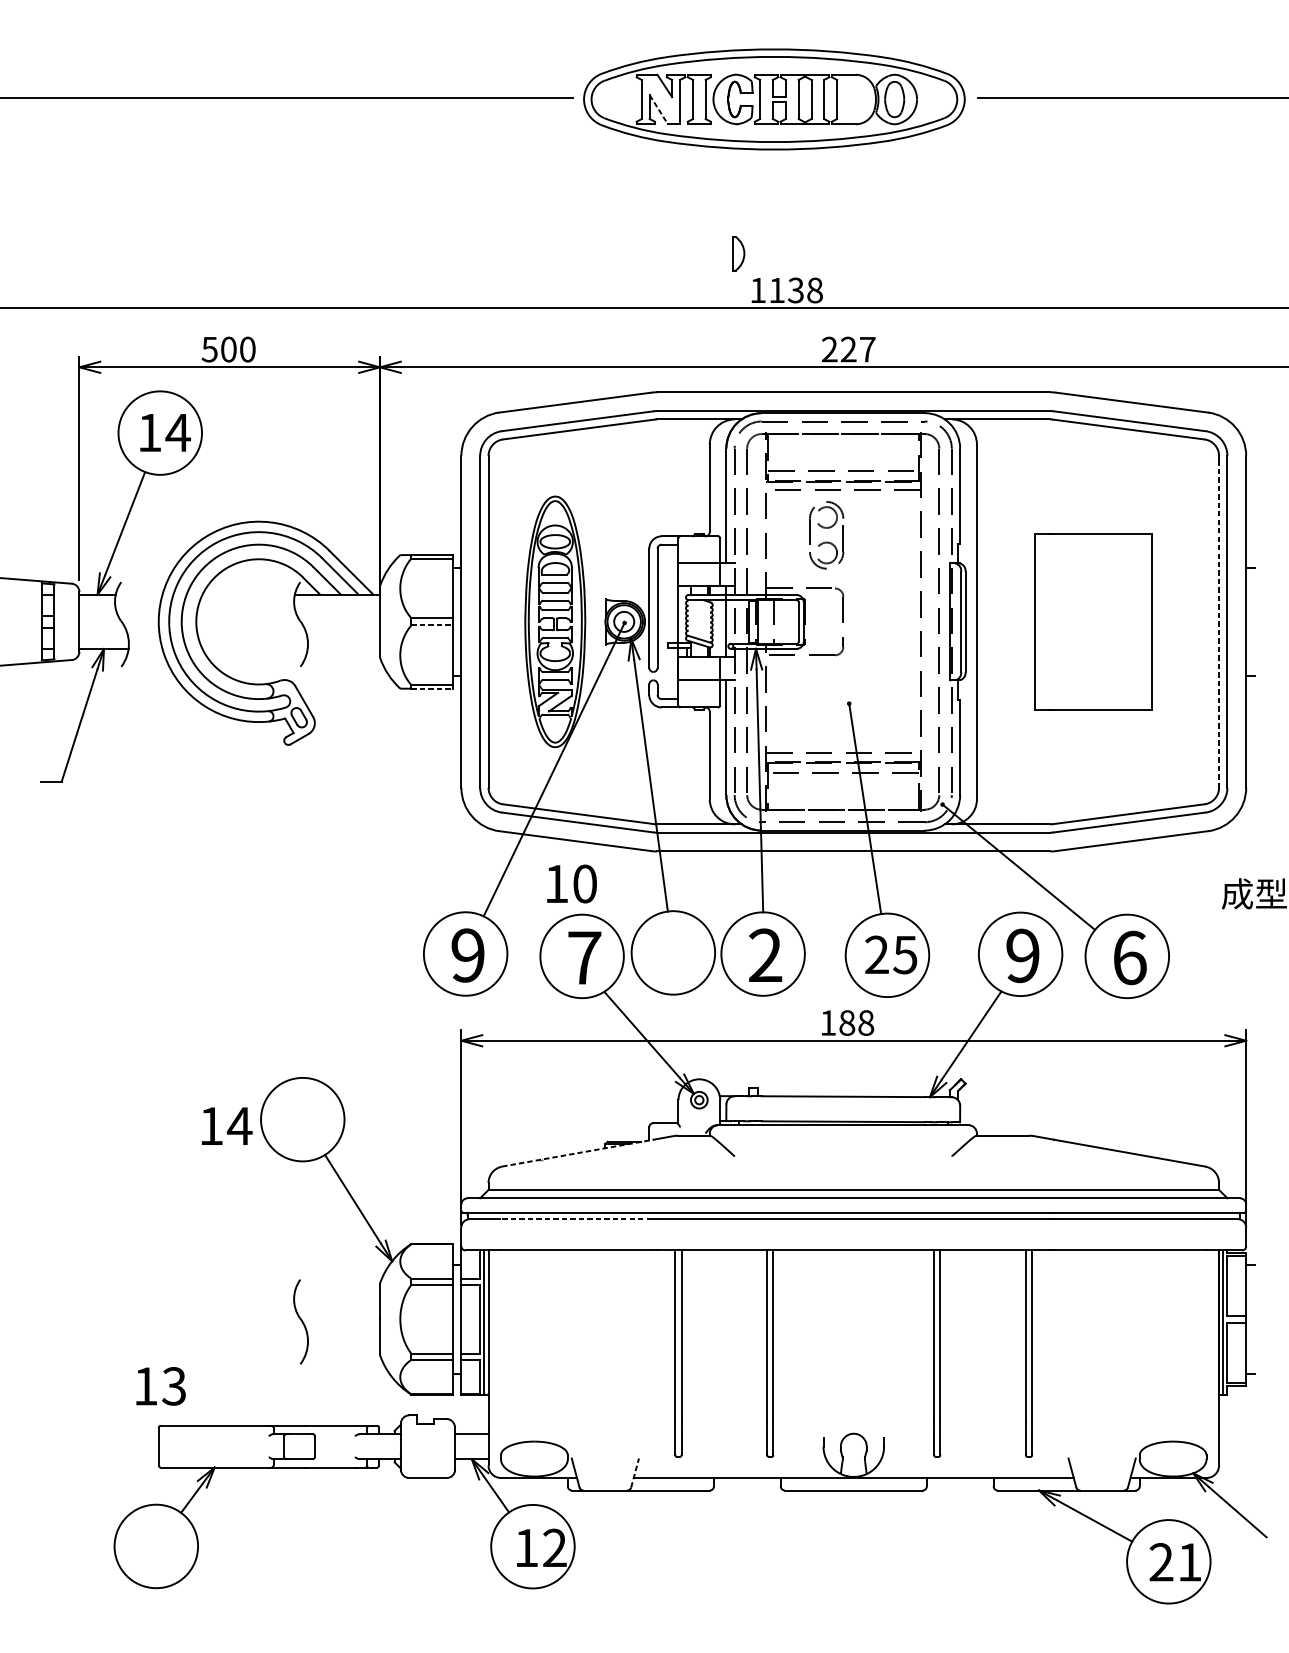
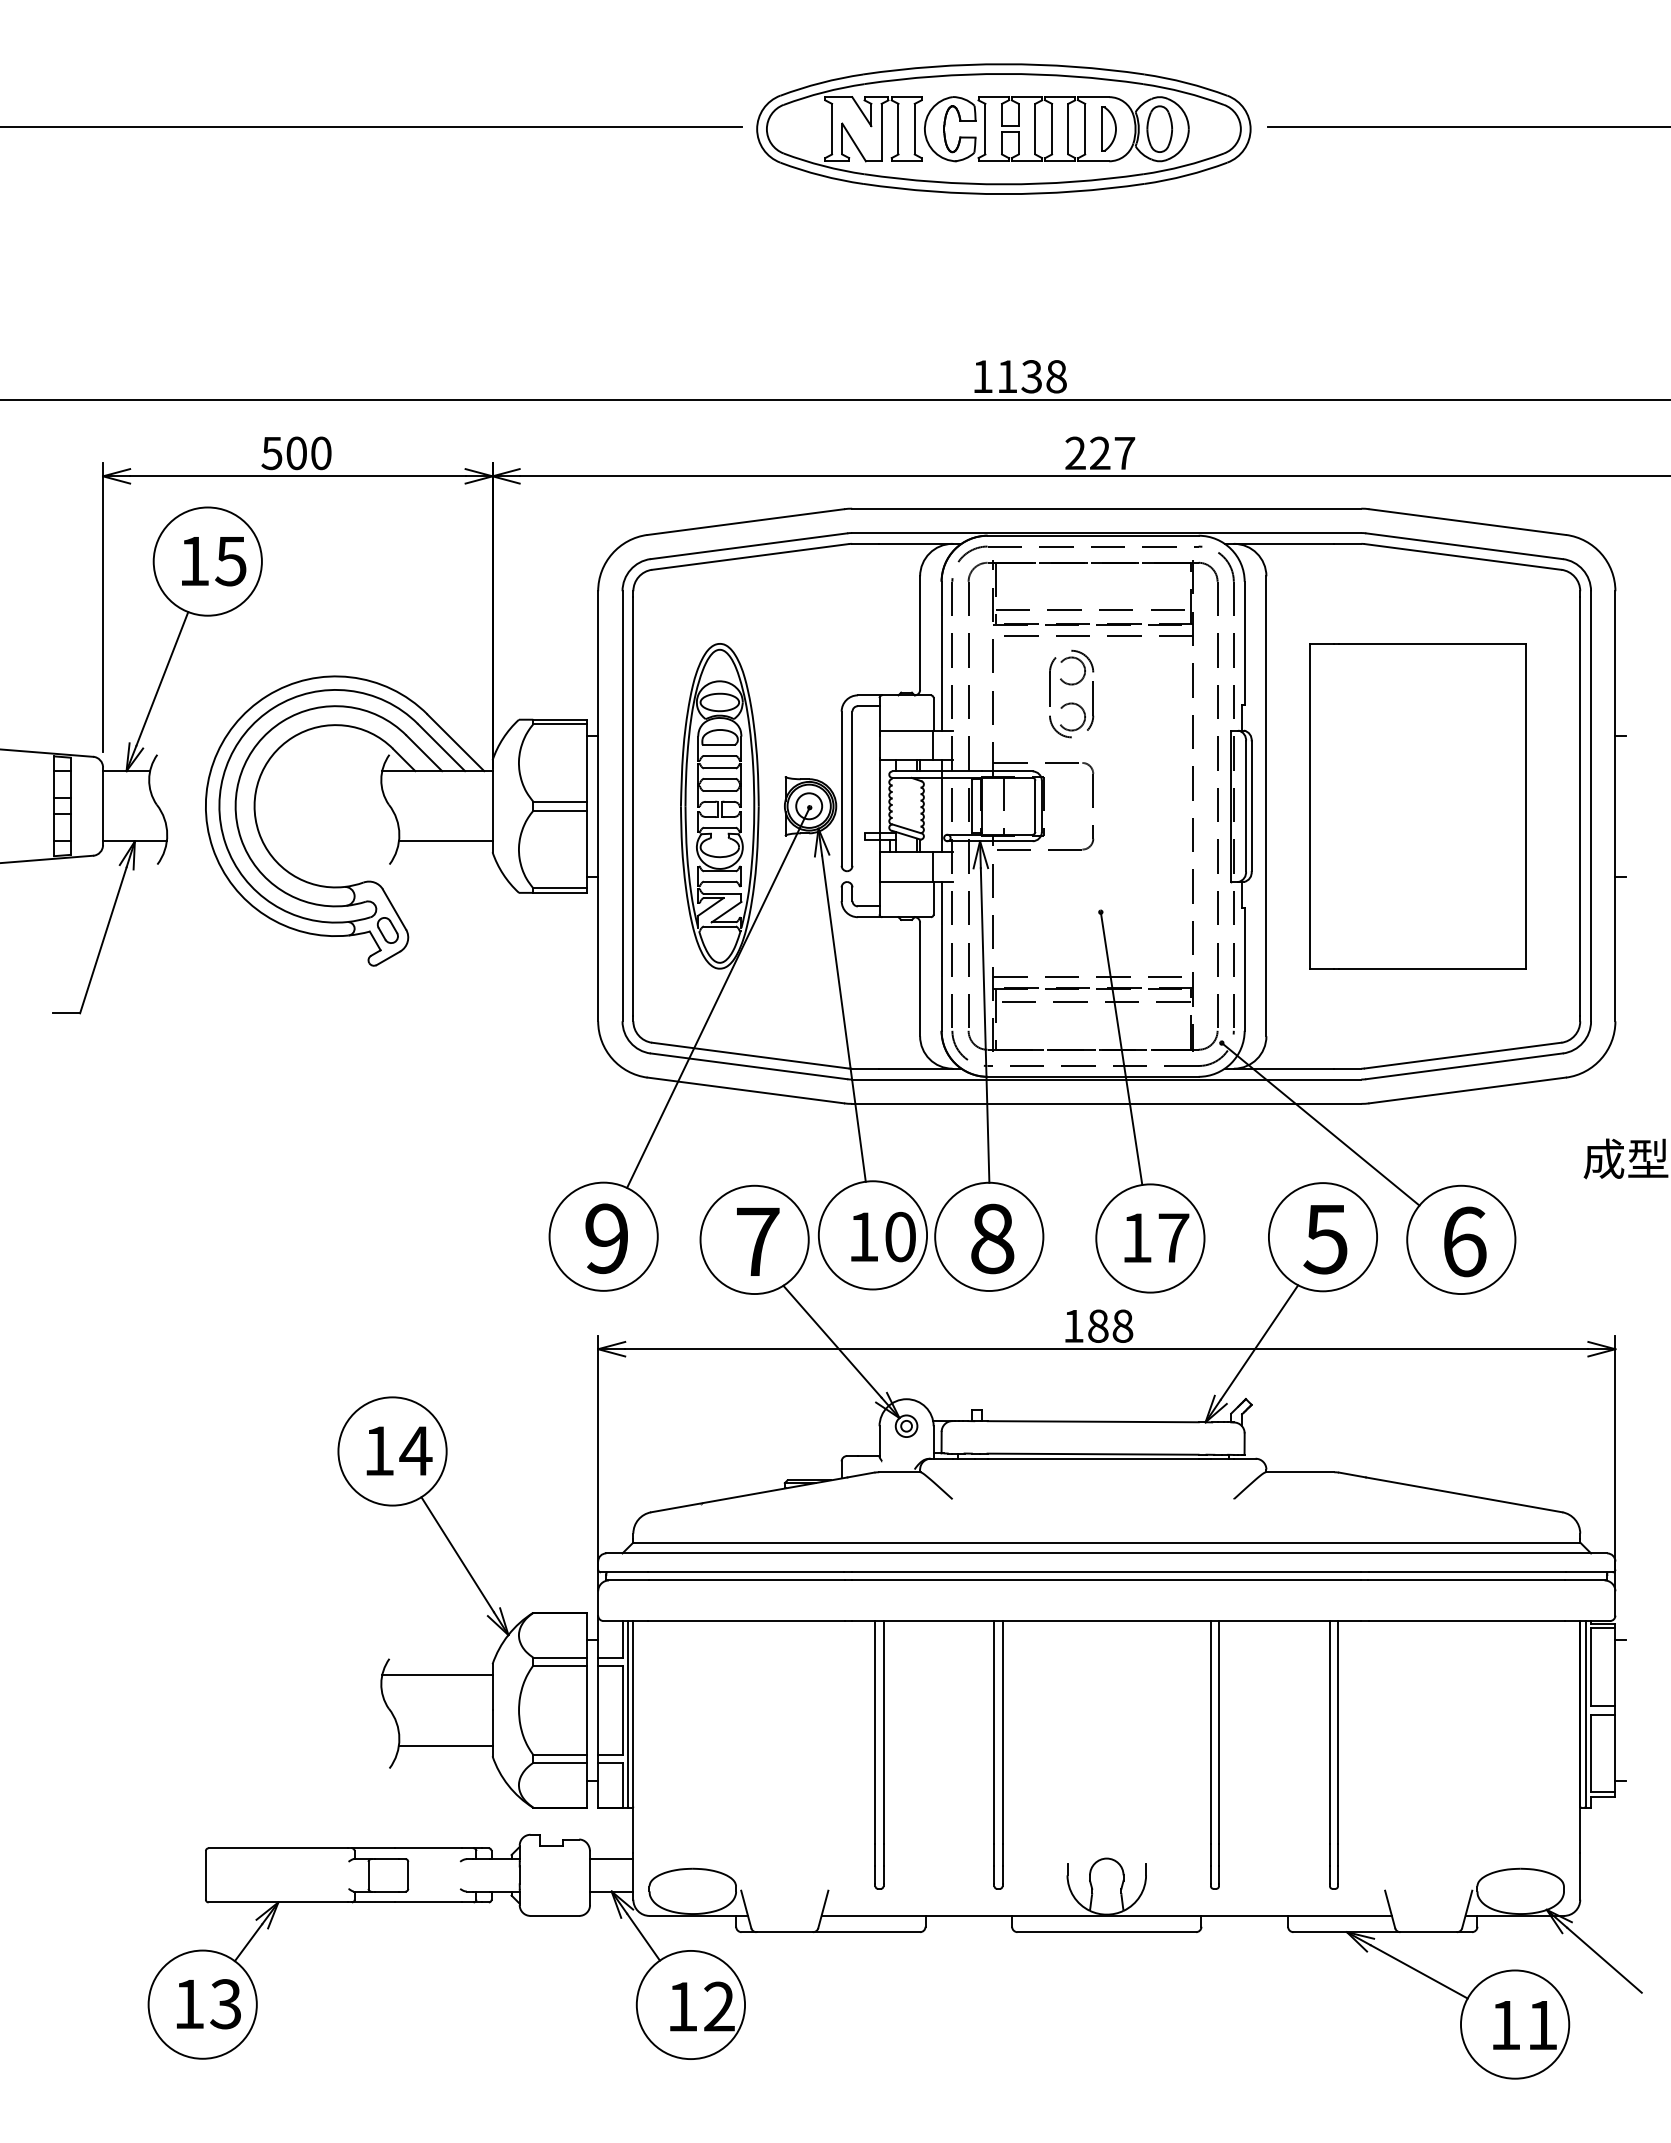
line: (659, 109) -> (854, 142), dashed -> solid
part: (738, 253) -> (1108, 128), moved
text: (177, 433) -> (230, 561), 14 -> 15
part: (1093, 622) -> (1417, 806), size x1.43
line: (1219, 622) -> (1580, 806), dashed -> solid
line: (432, 625) -> (560, 810), dashed -> solid
line: (343, 649) -> (445, 841), added
line: (432, 688) -> (560, 892), dashed -> solid
text: (571, 884) -> (883, 1237), moved
text: (891, 954) -> (1155, 1237), 25 -> 17
text: (765, 955) -> (992, 1238), 2 -> 8
text: (1022, 956) -> (1325, 1239), 9 -> 5
text: (227, 1125) -> (399, 1450), moved
line: (578, 1152) -> (749, 1494), dashed -> solid
line: (575, 1219) -> (746, 1580), dashed -> solid
line: (337, 1292) -> (437, 1675), added
line: (343, 1346) -> (445, 1745), added
text: (160, 1386) -> (208, 2004), moved
line: (635, 1472) -> (823, 1908), dashed -> solid
text: (1161, 1561) -> (1505, 2024), 21 -> 11

